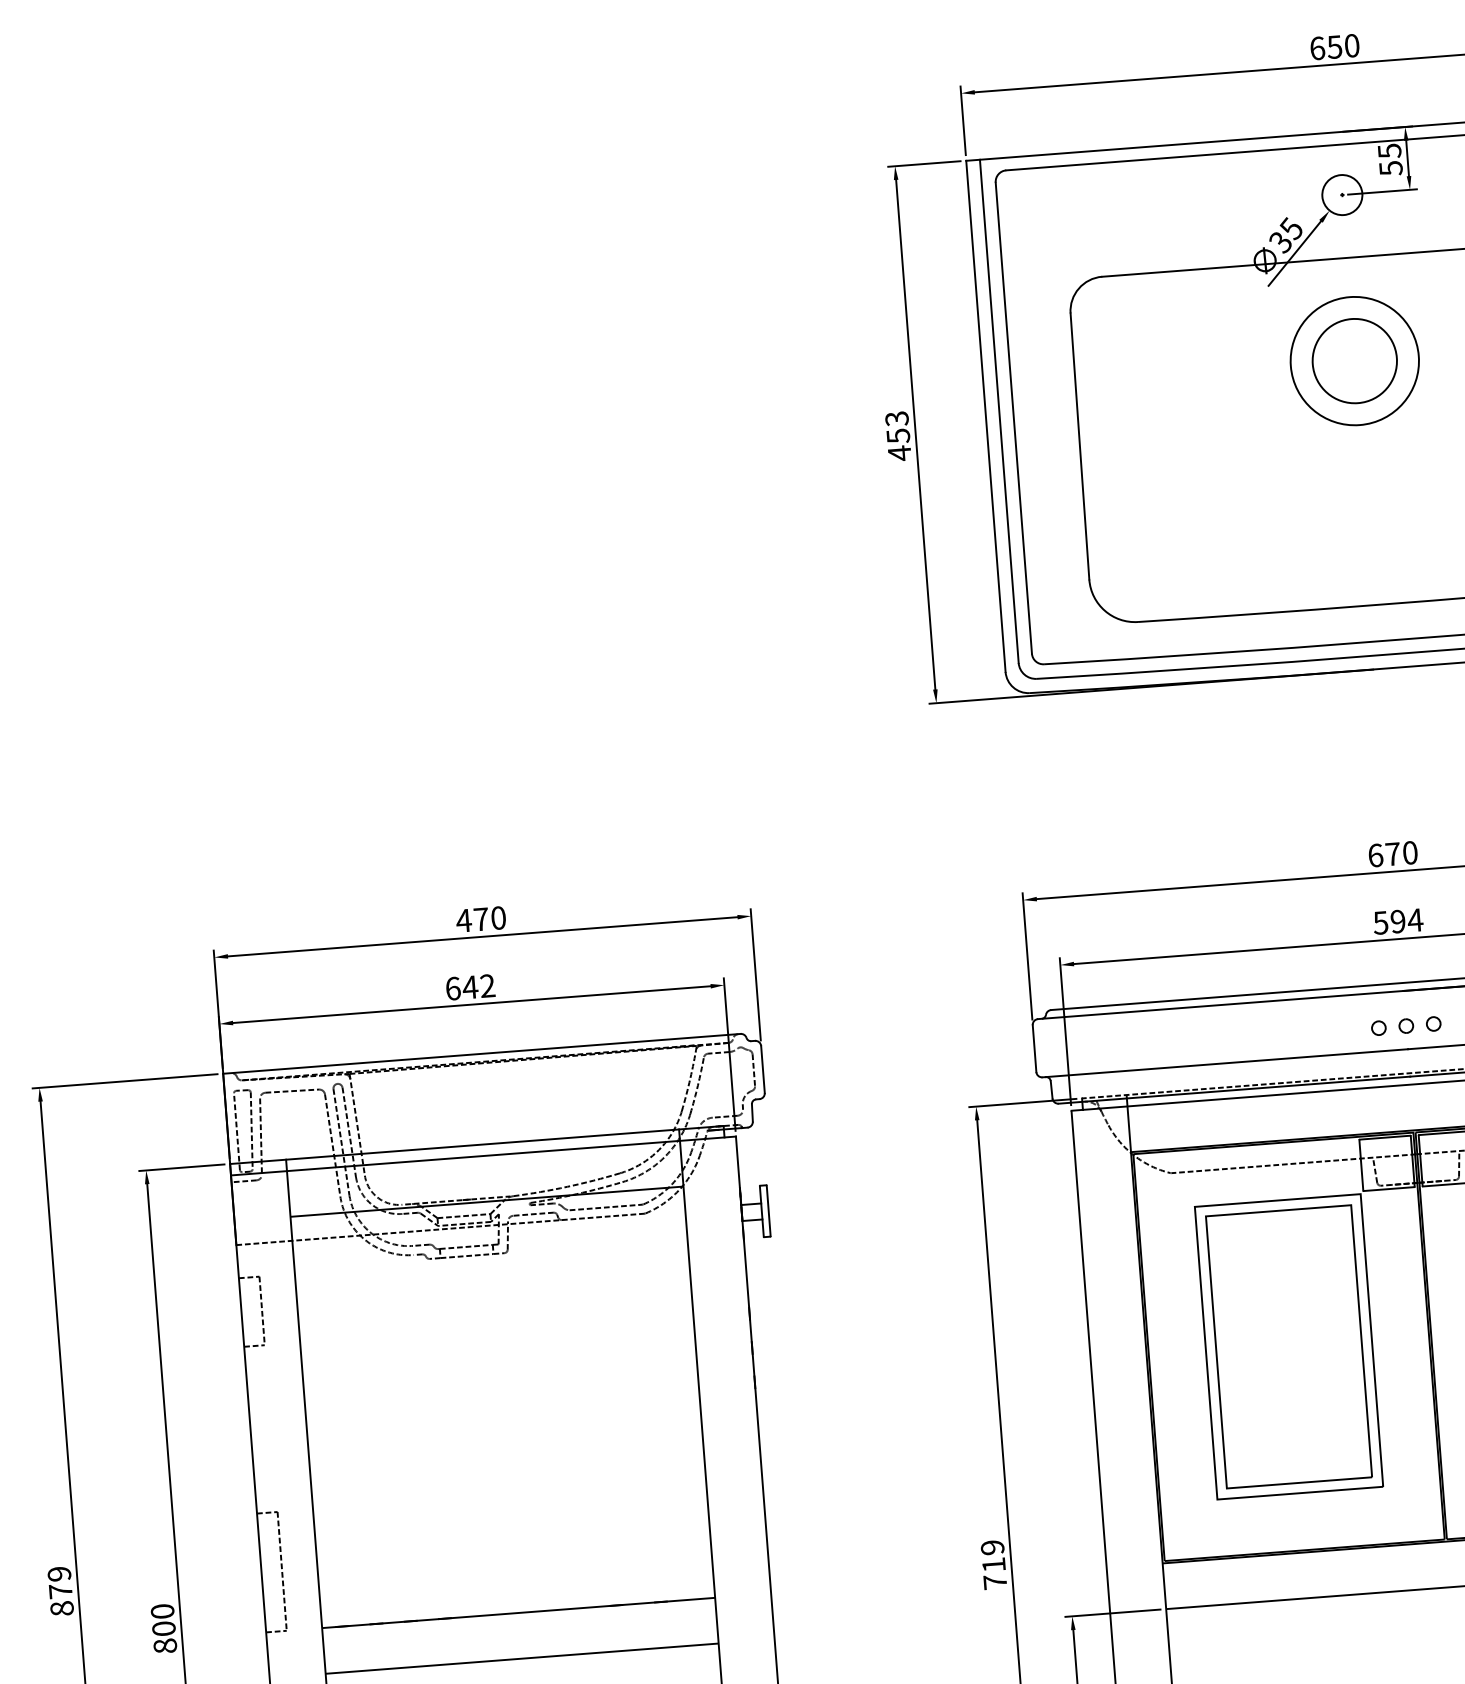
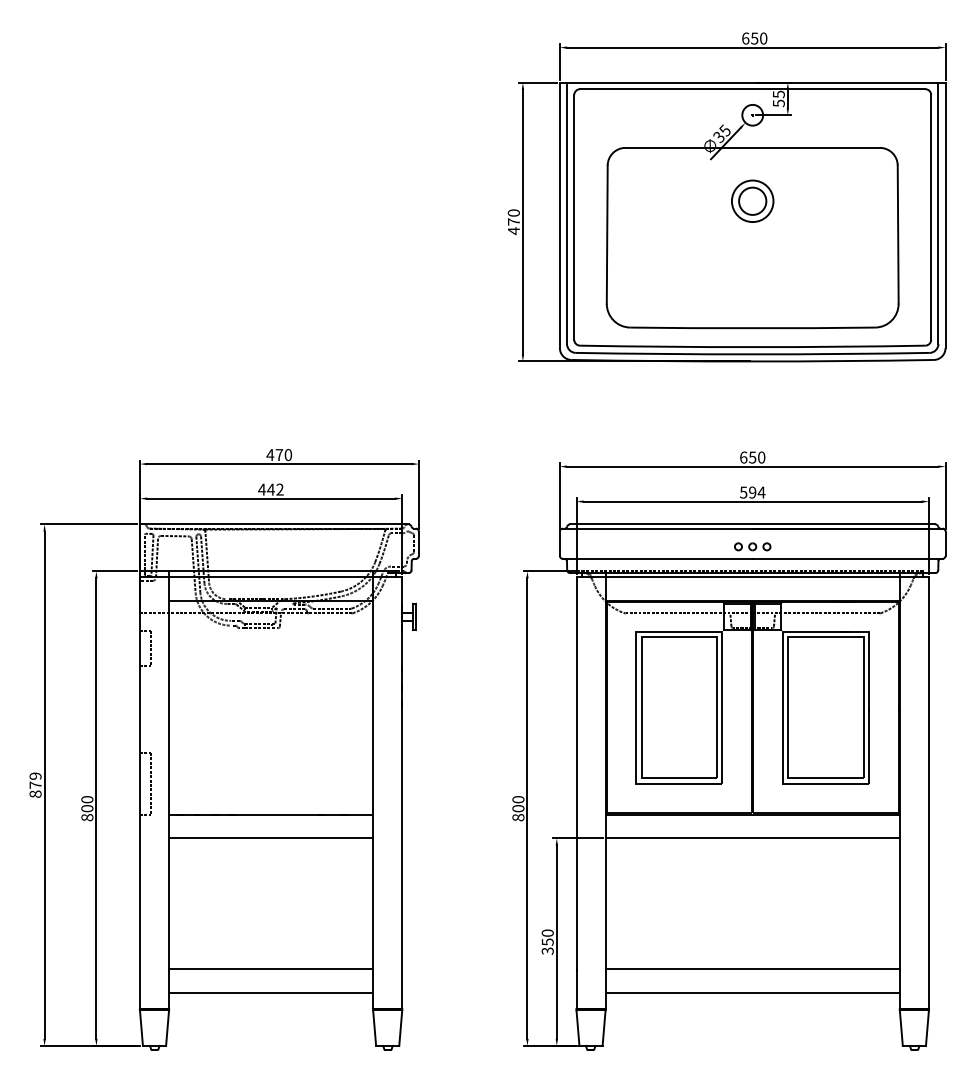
part: (1354, 359) -> (752, 200), size x0.62
text: (896, 427) -> (513, 217), 453 -> 470
text: (1392, 854) -> (752, 457), 670 -> 650
text: (453, 988) -> (262, 489), 642 -> 442
text: (994, 1564) -> (518, 808), 719 -> 800

